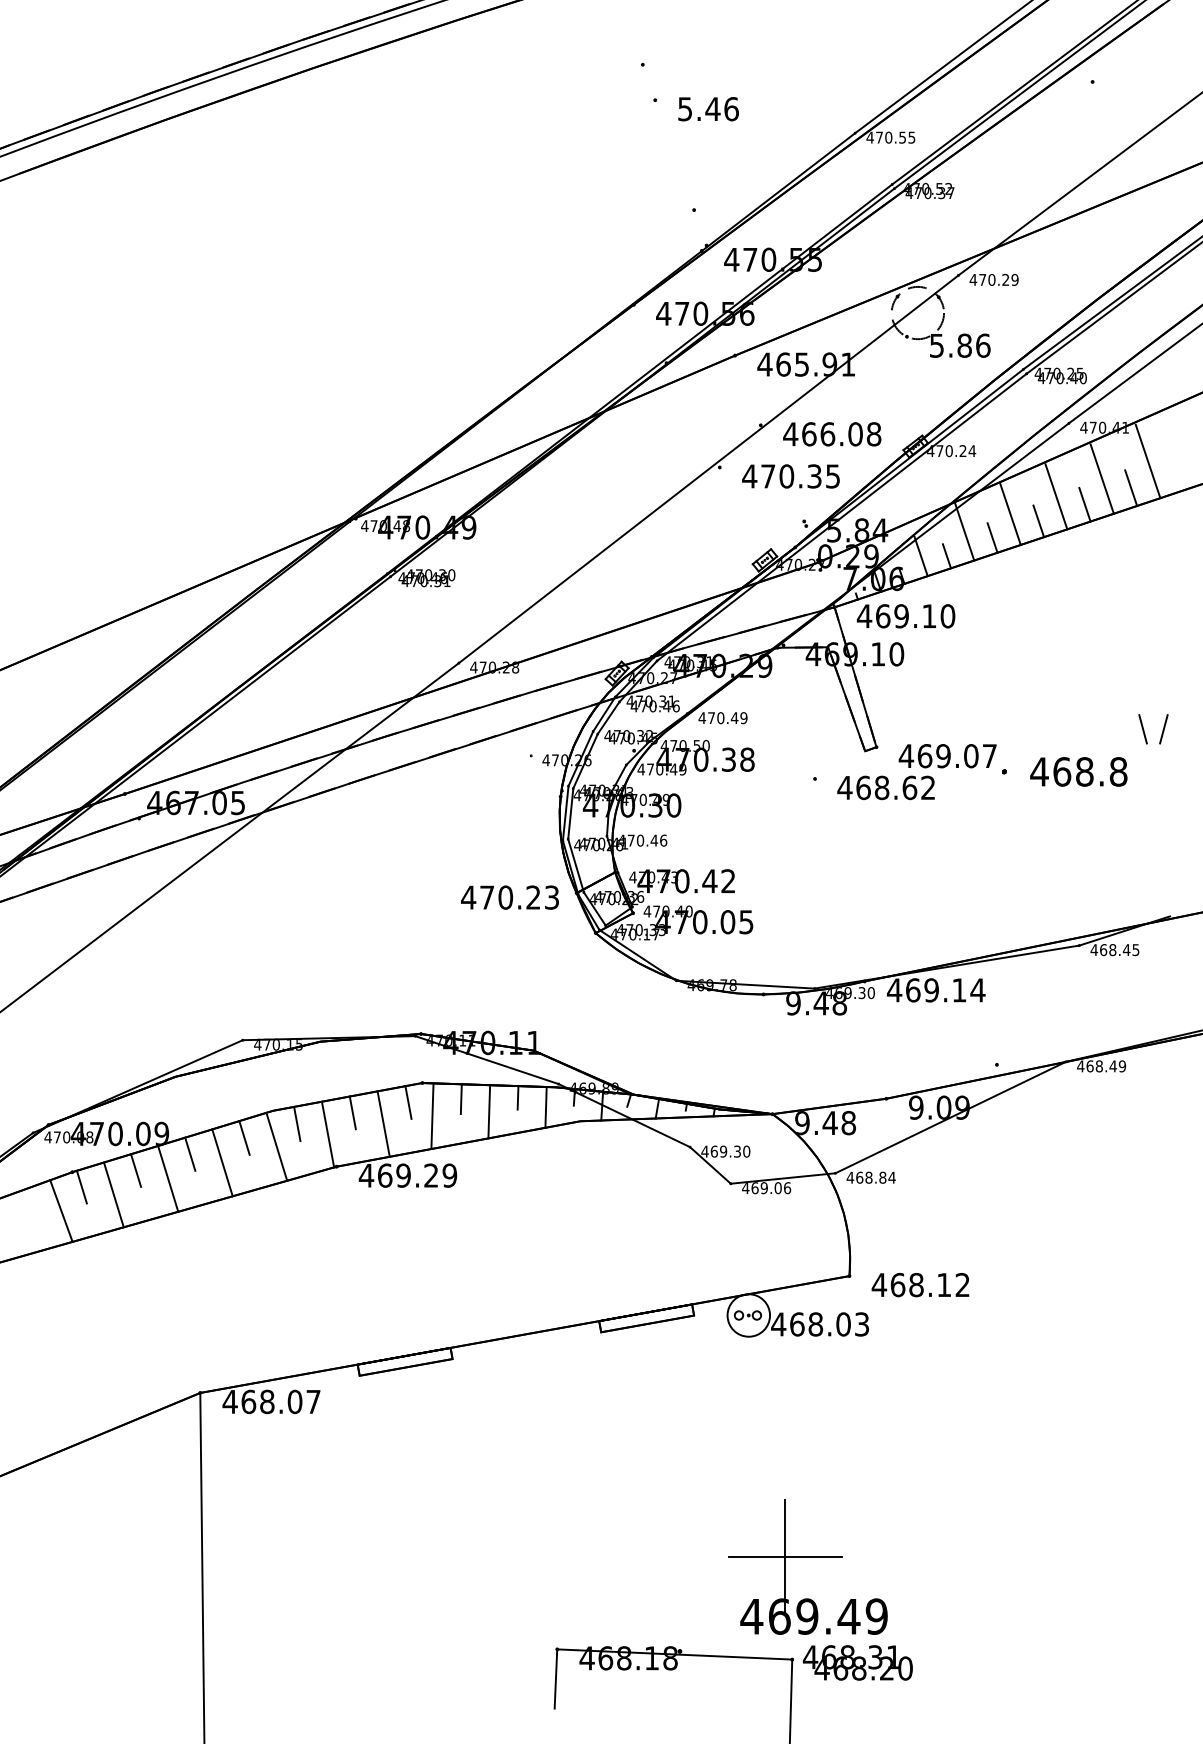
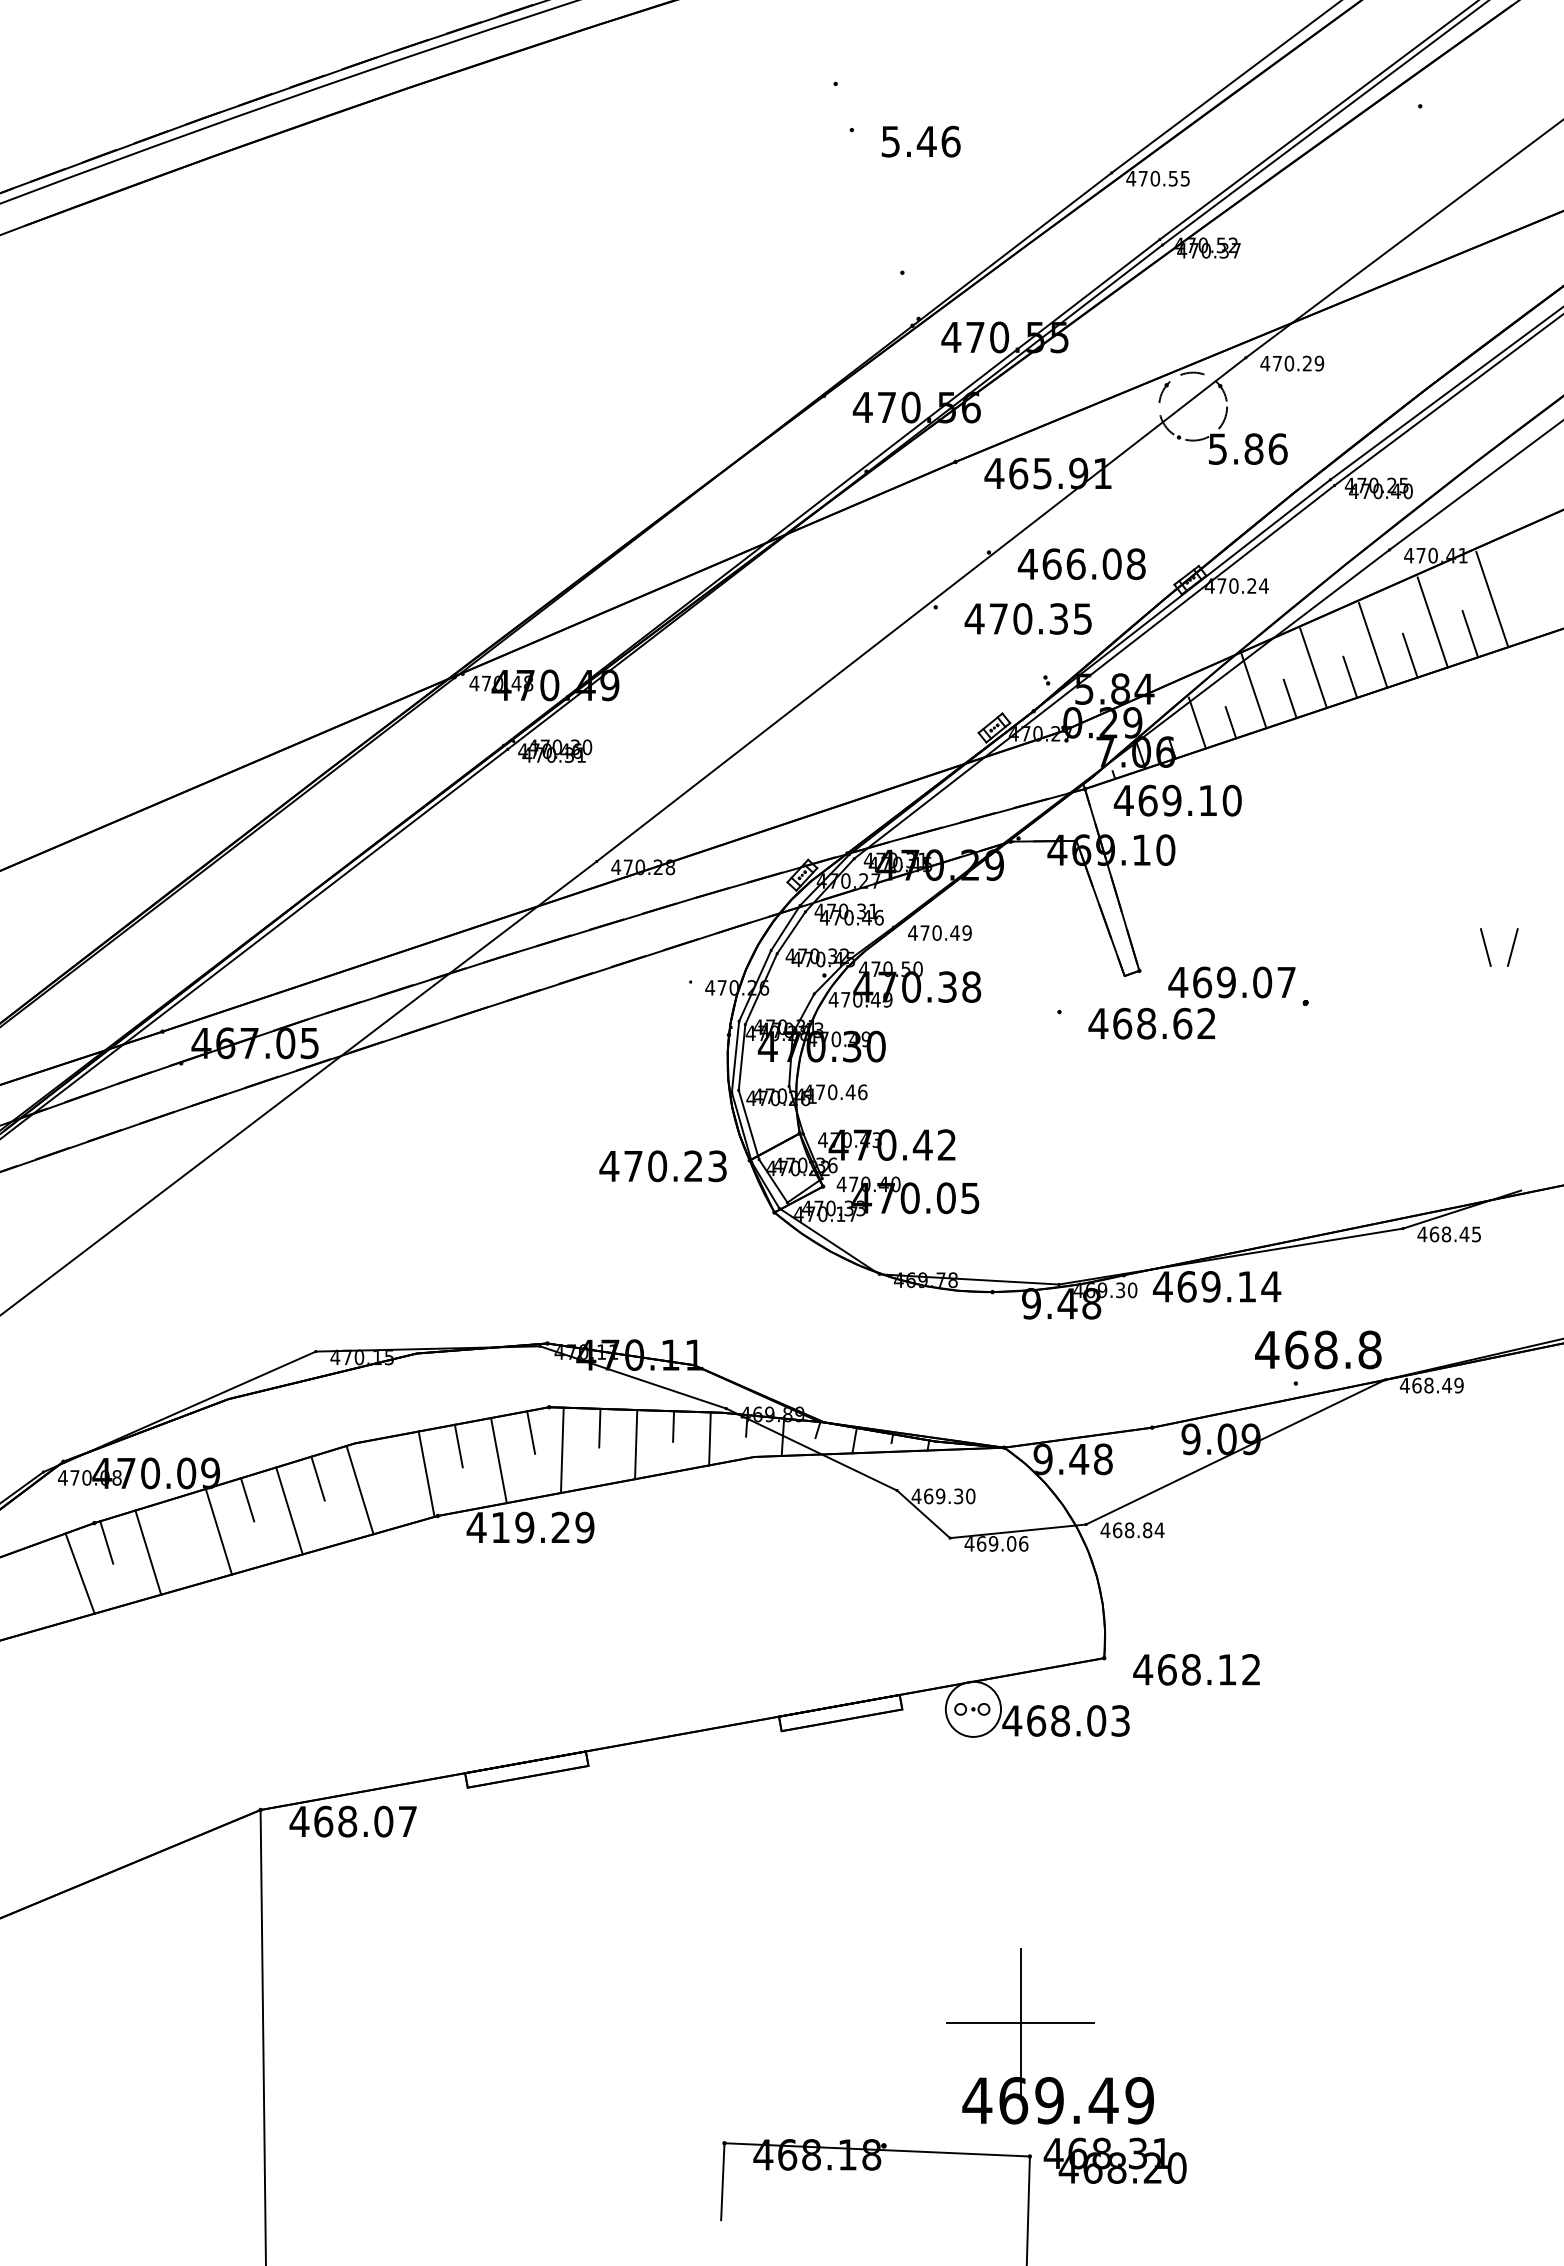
text: (1078, 771) -> (1318, 1349), moved
line: (297, 1124) -> (386, 1460), removed
line: (135, 1170) -> (176, 1520), removed
text: (384, 1175) -> (500, 1527), 469.29 -> 419.29

